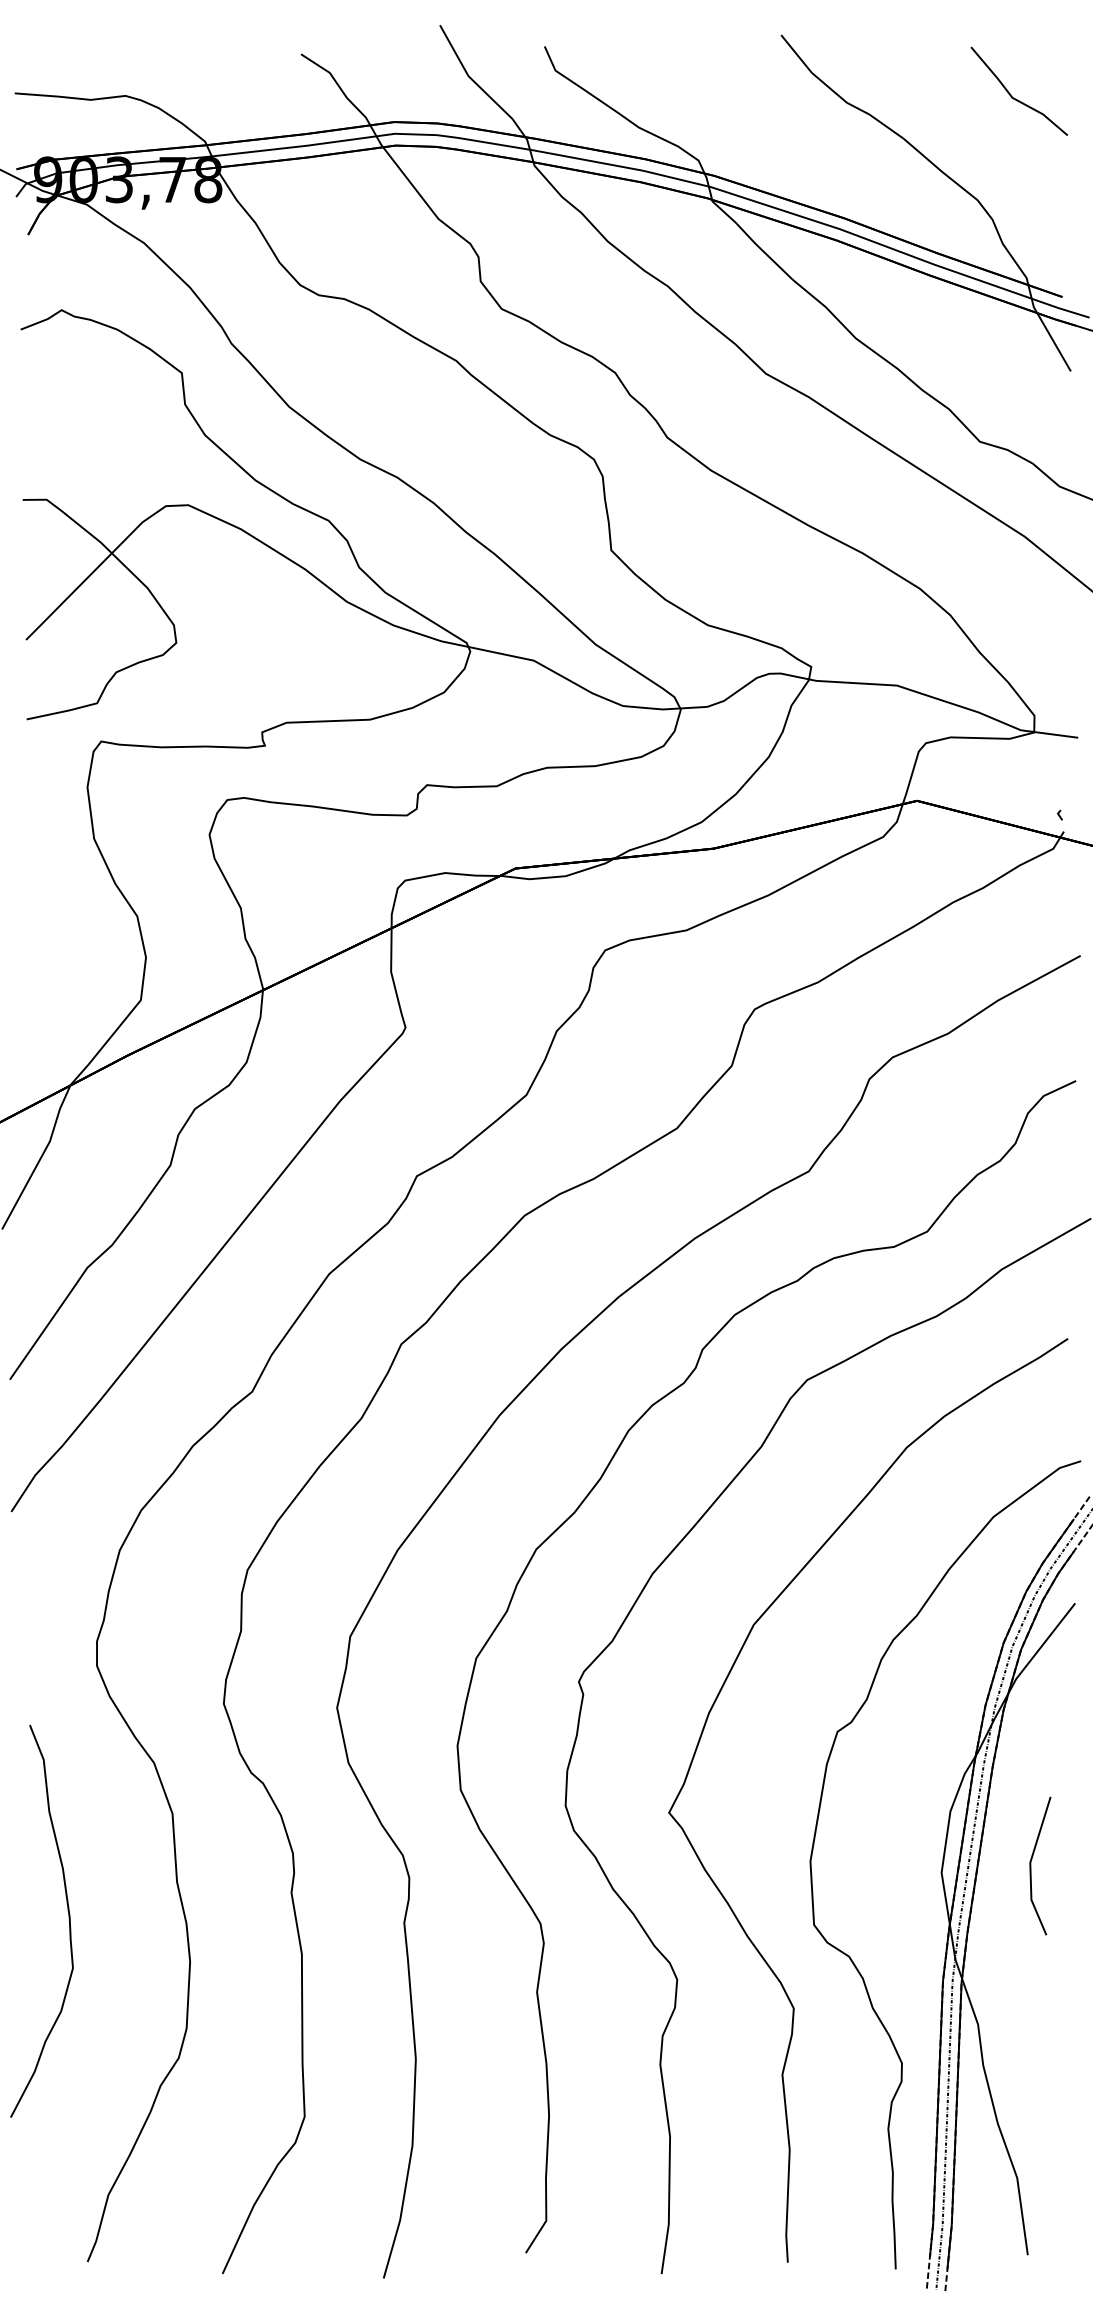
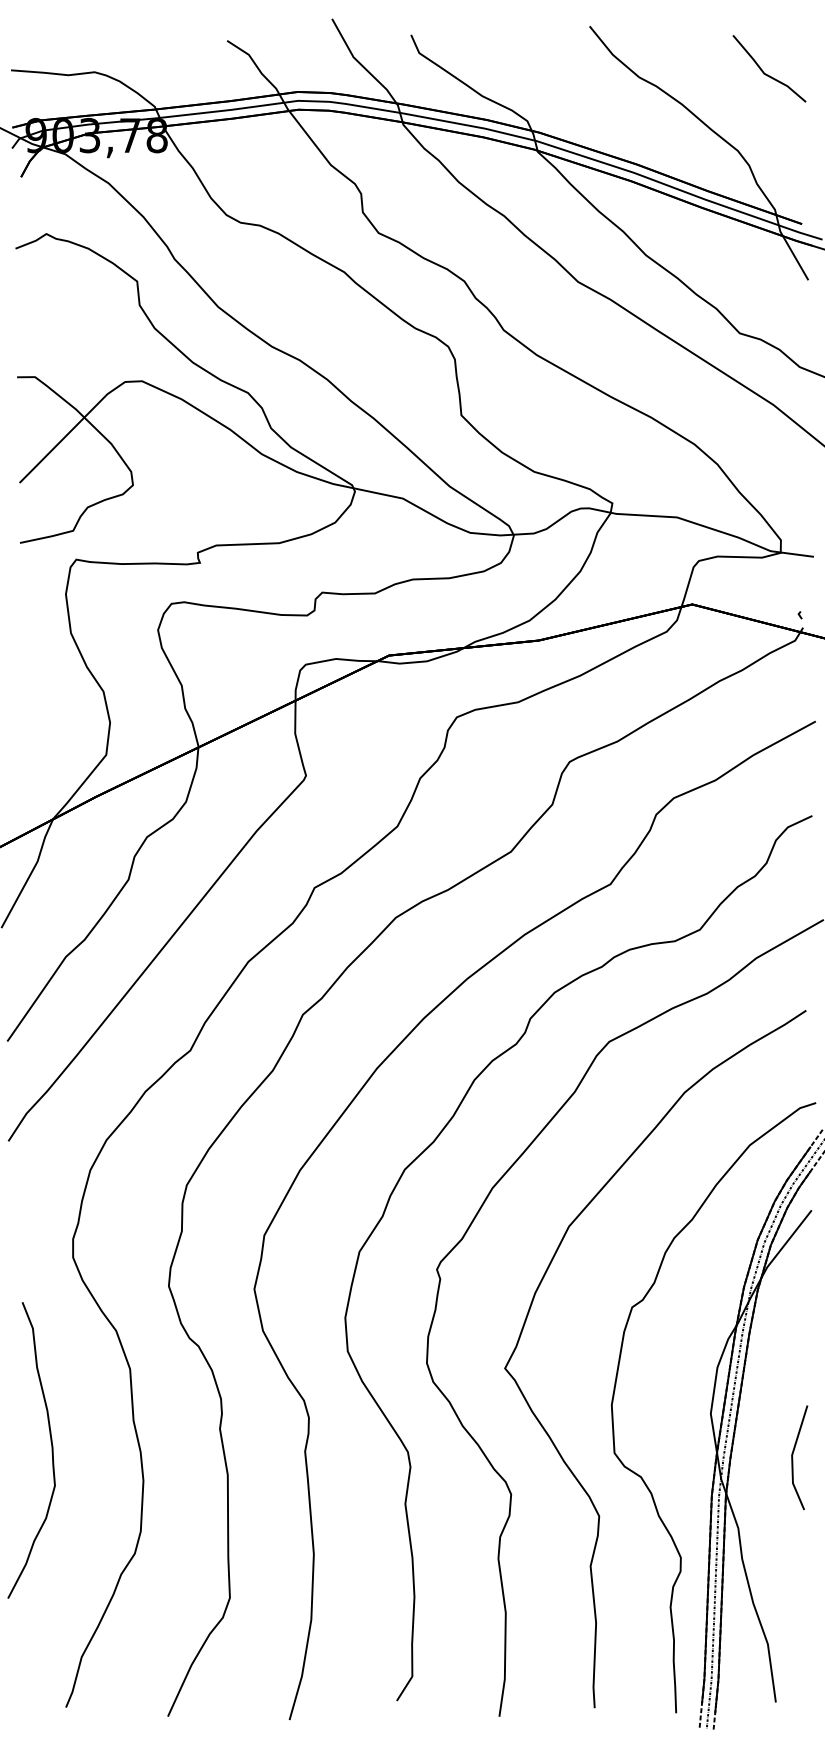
part: (1031, 1865) -> (793, 1457), moved

